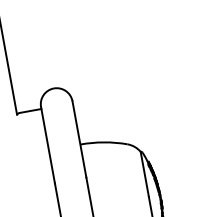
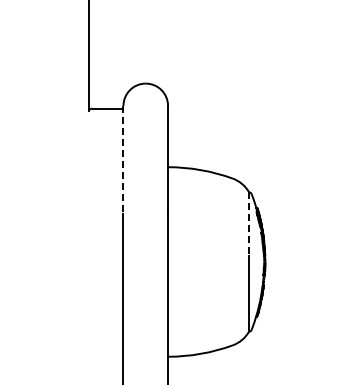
line: (48, 145) -> (123, 160), solid -> dashed
line: (145, 174) -> (249, 224), solid -> dashed

